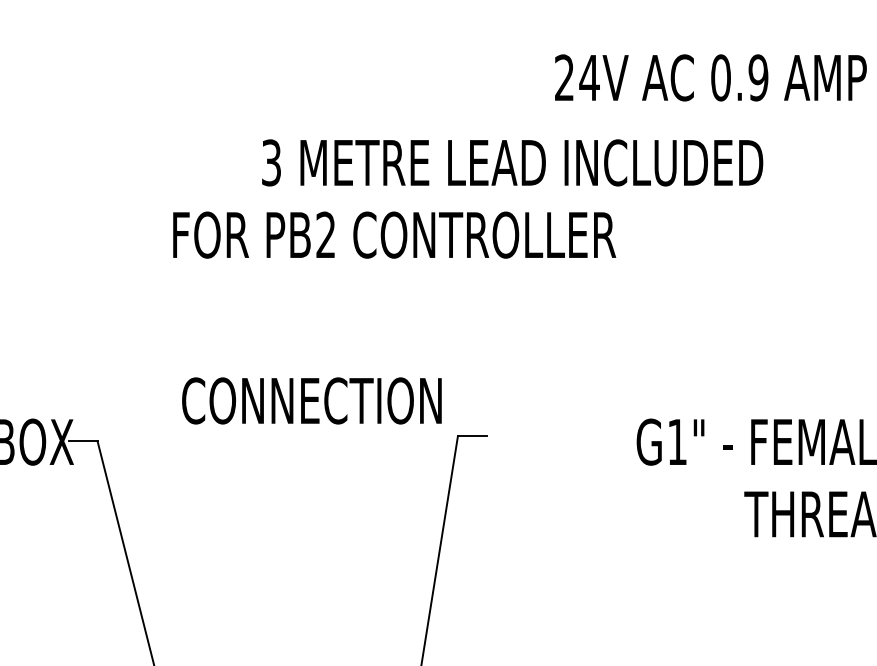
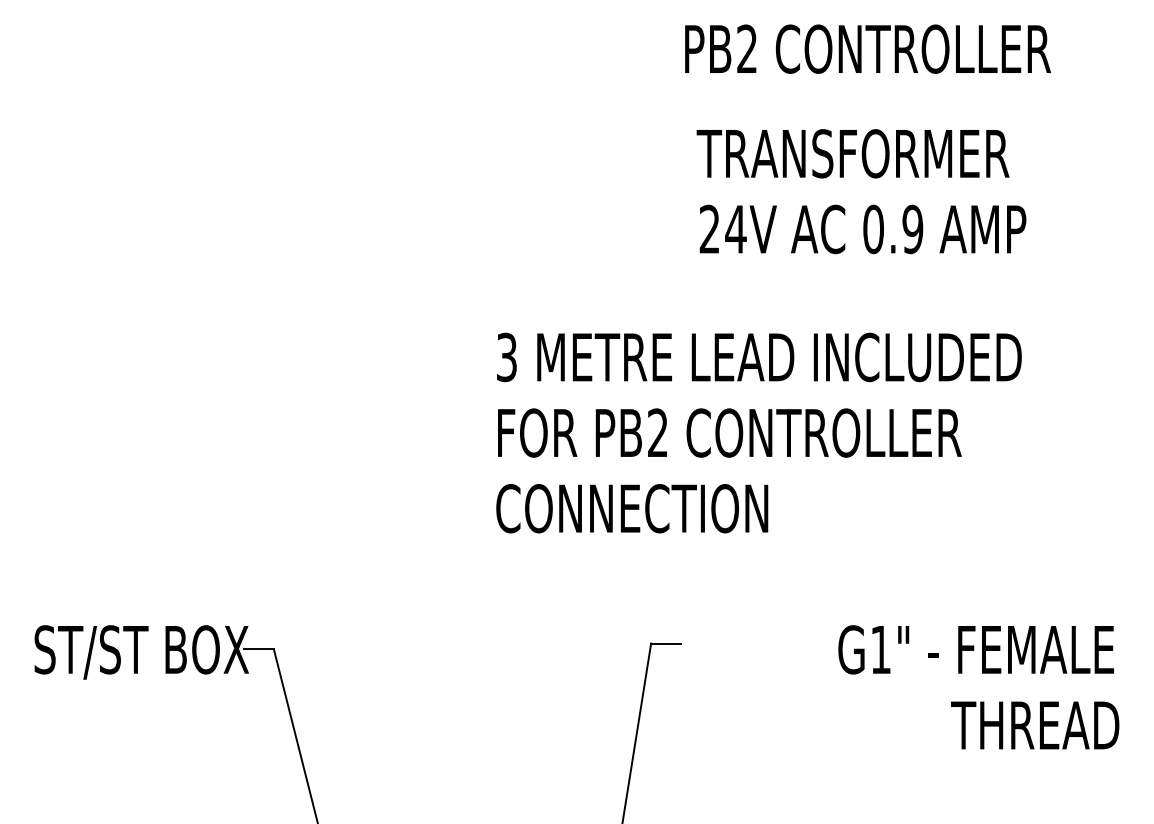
text: (710, 77) -> (862, 229), moved
text: (512, 162) -> (759, 357), moved
text: (394, 234) -> (729, 432), moved
text: (312, 400) -> (632, 508), moved

